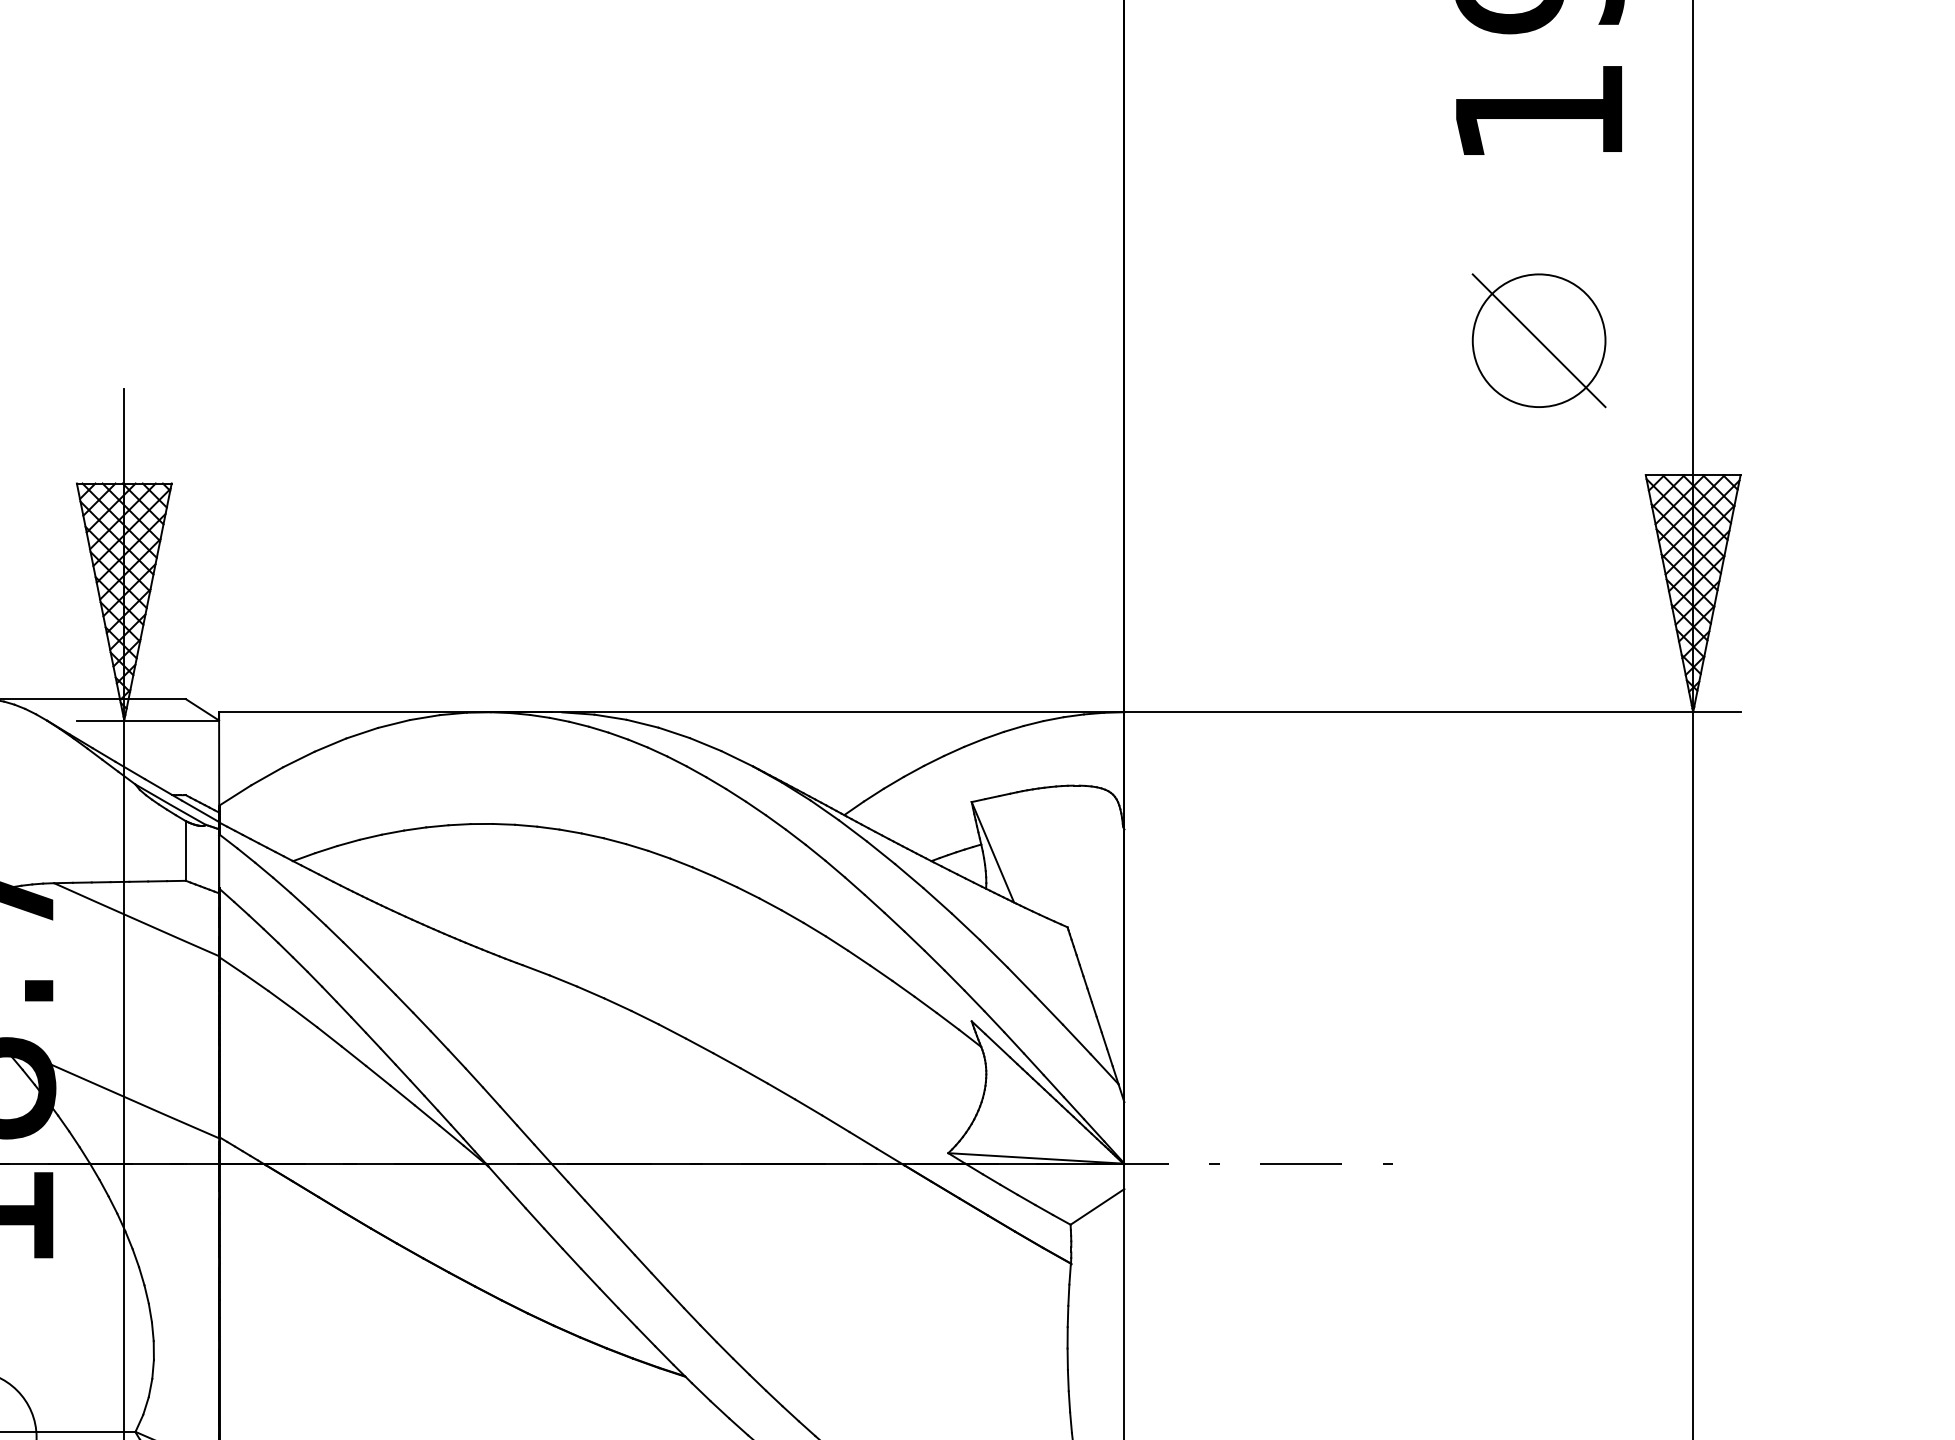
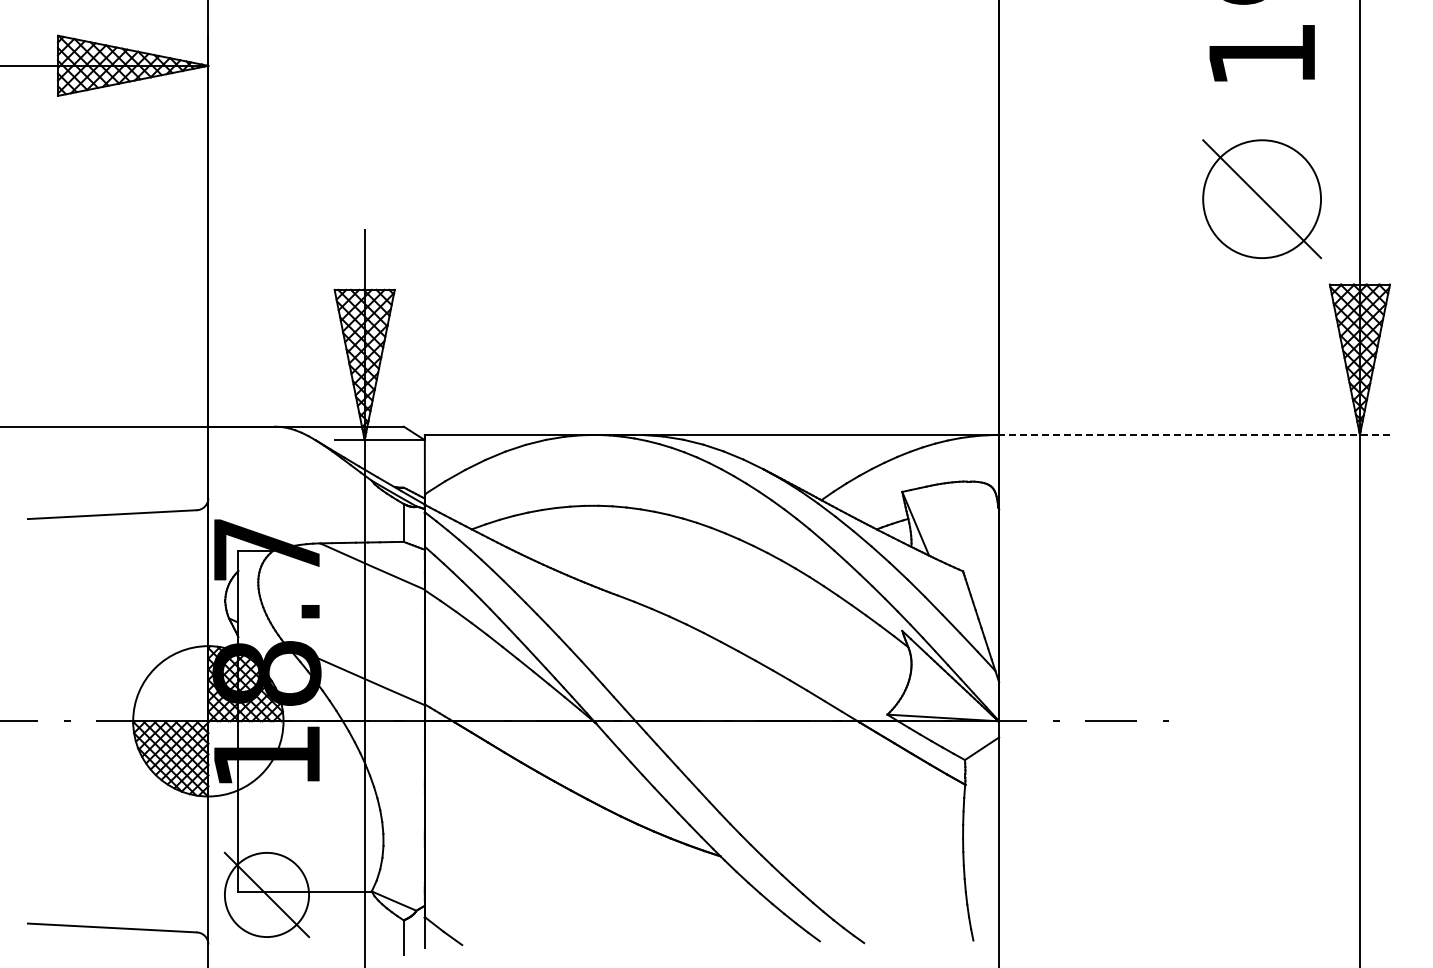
part: (1539, 341) -> (1262, 199), size x1.4
line: (1432, 711) -> (1194, 434), solid -> dashed

